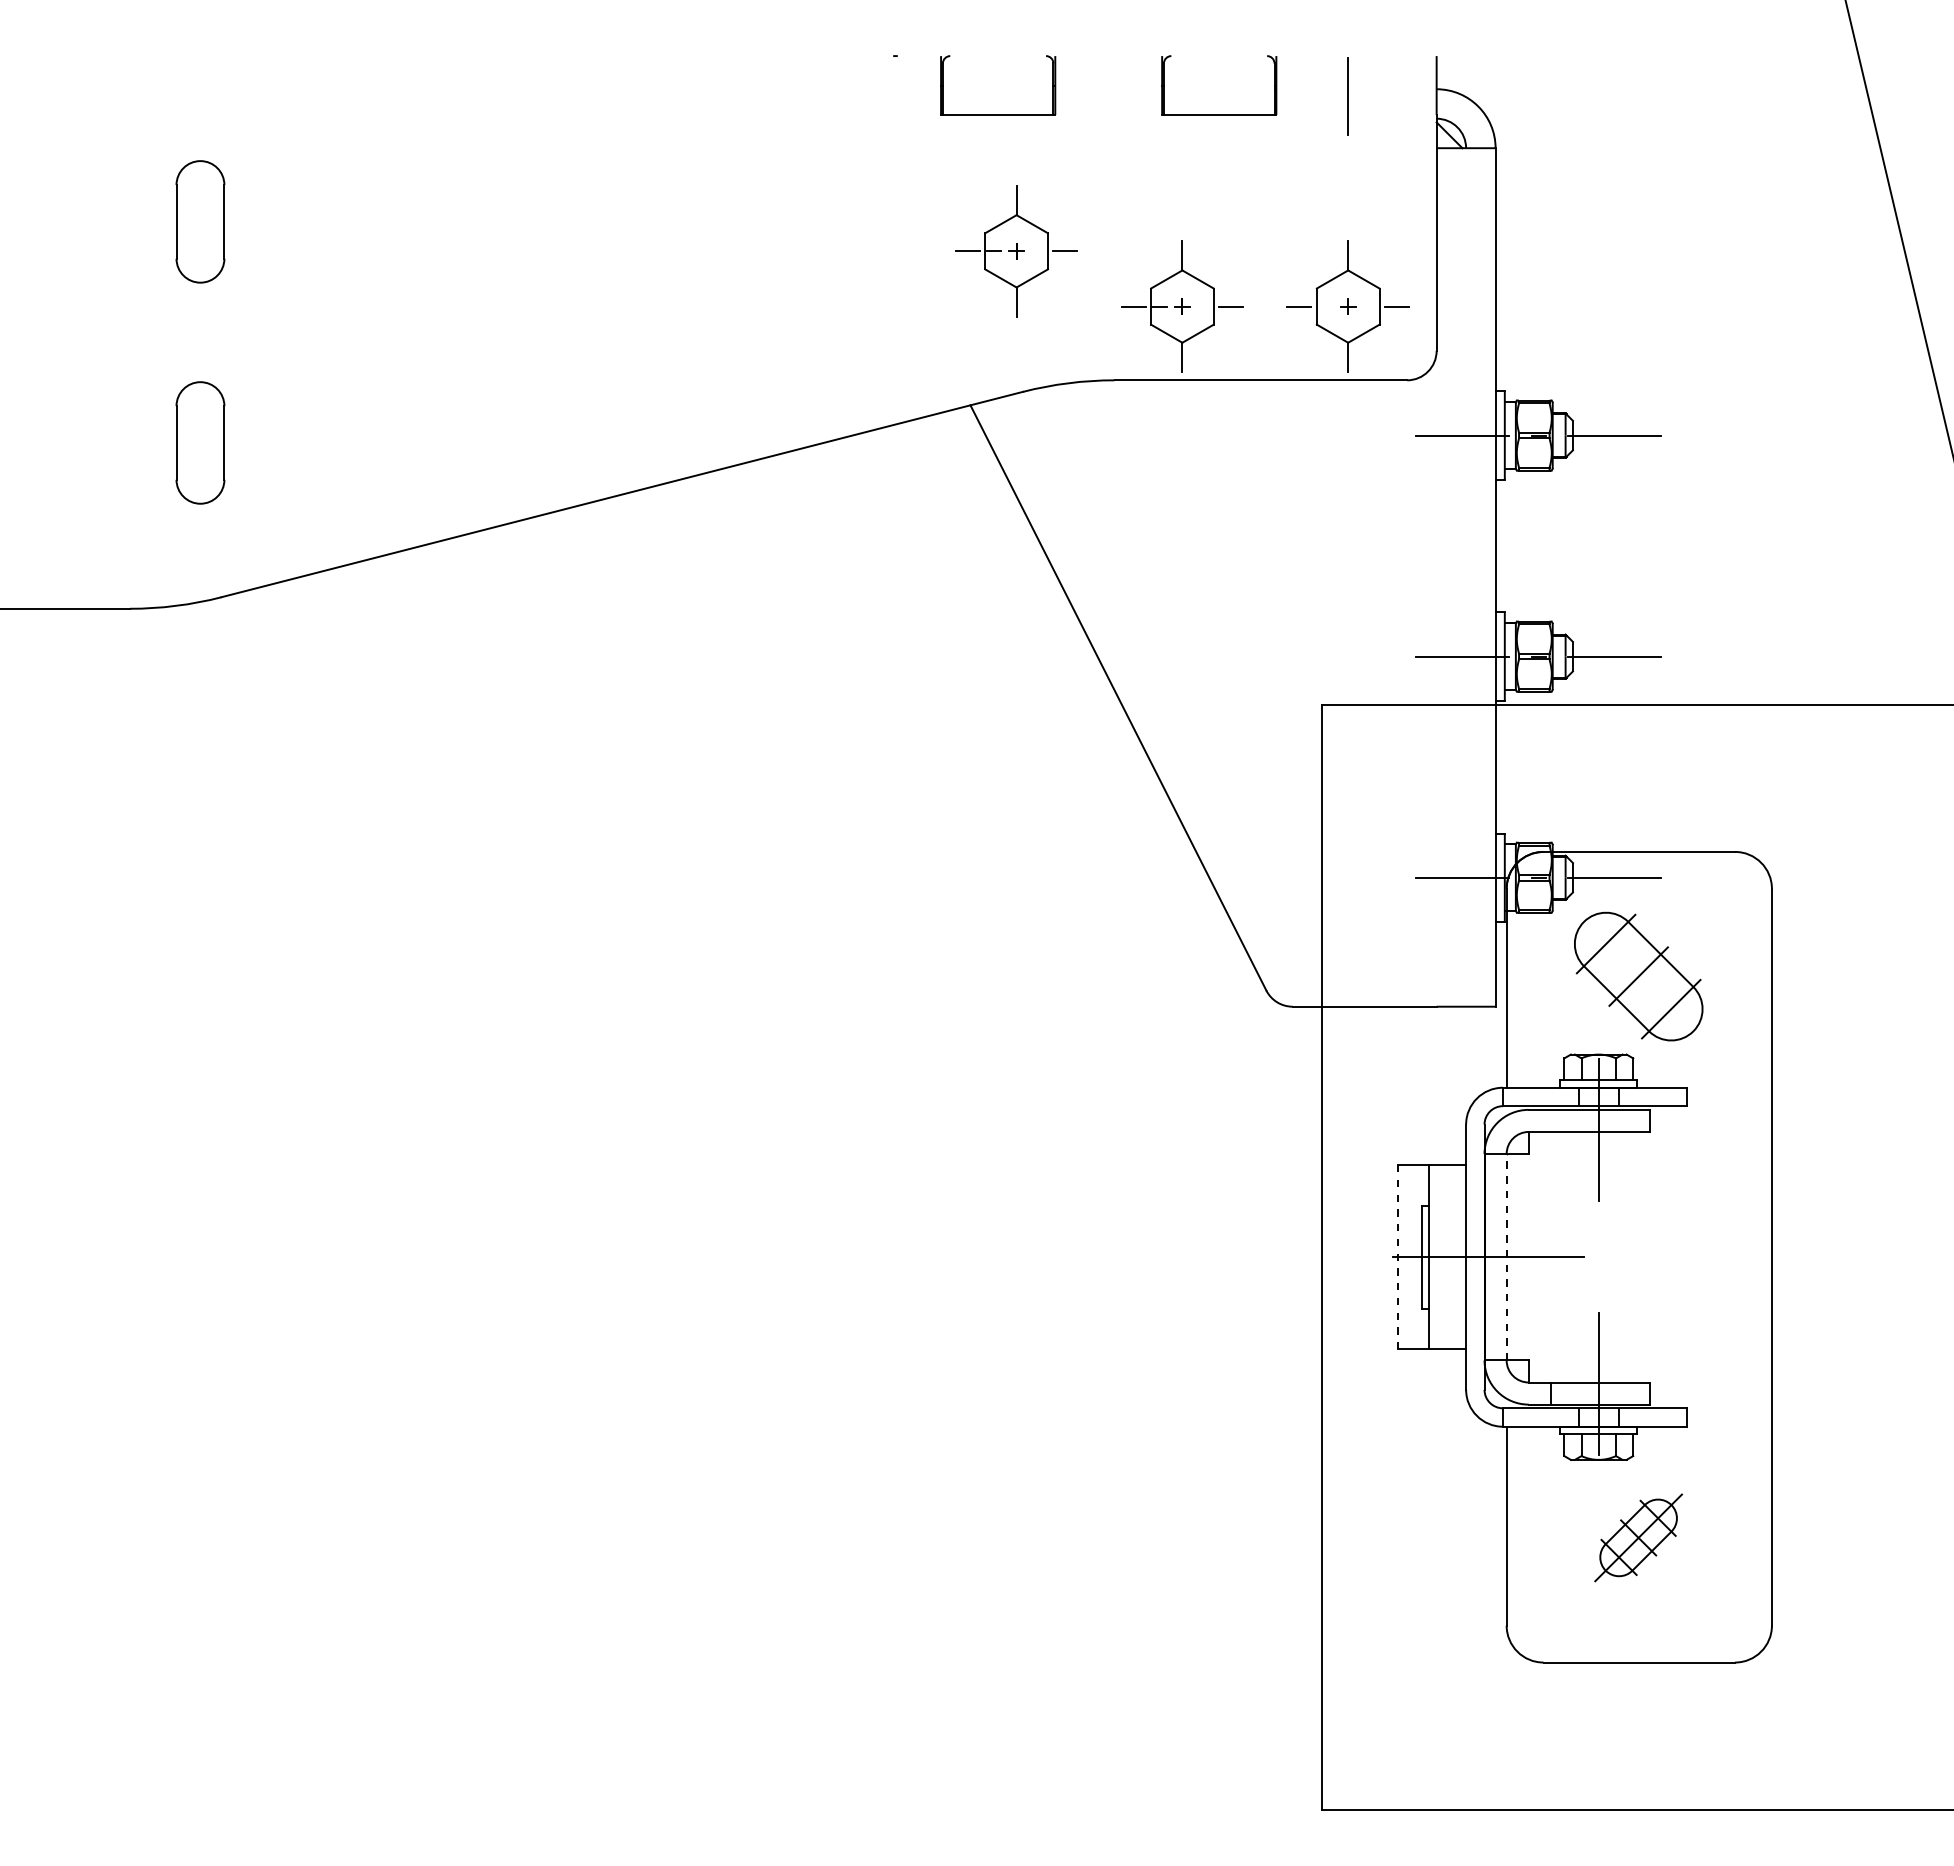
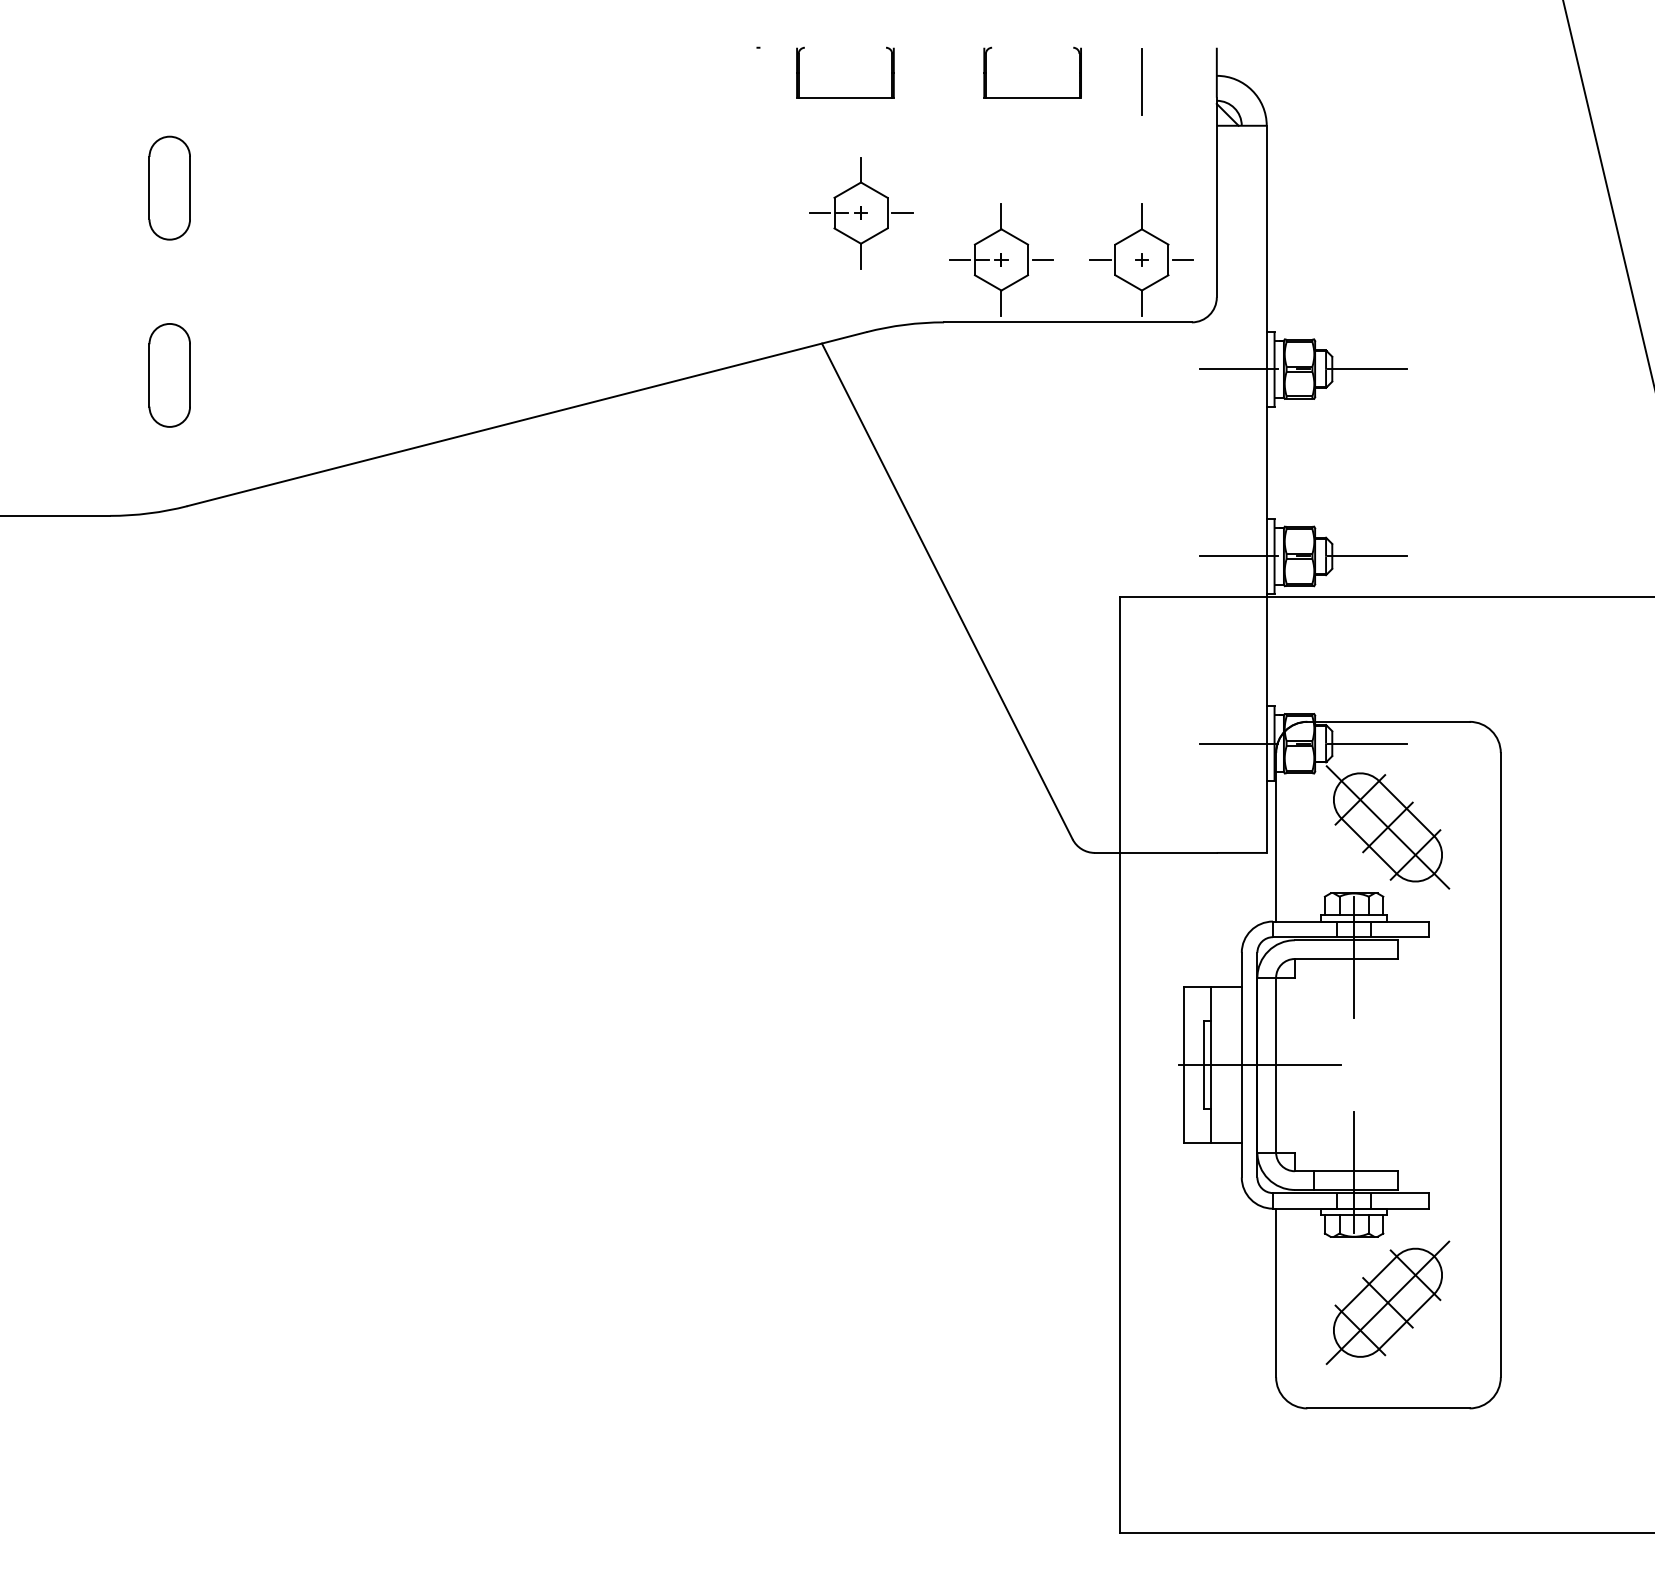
line: (1638, 976) -> (1387, 827), added
line: (1506, 1256) -> (1275, 1064), dashed -> solid
line: (1397, 1257) -> (1183, 1065), dashed -> solid
part: (1638, 1537) -> (1387, 1302), size x1.67

